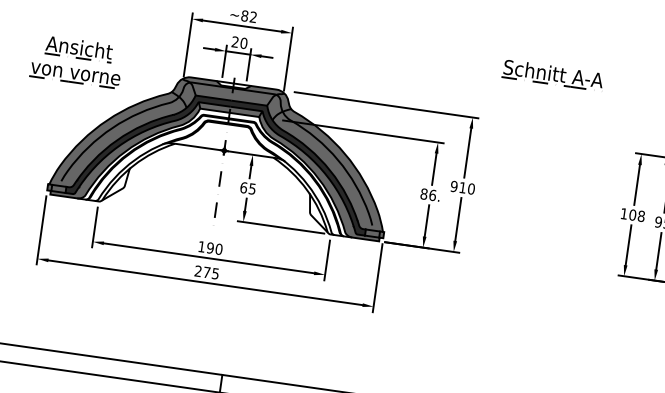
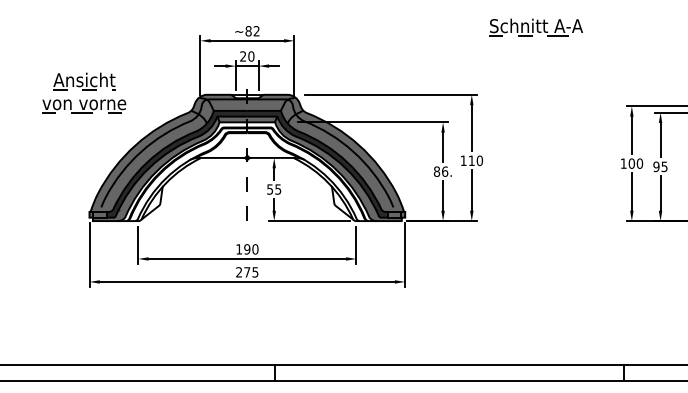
part: (77, 60) -> (84, 92), moved
part: (552, 75) -> (535, 27), moved
text: (454, 186) -> (463, 160), 910 -> 110
text: (244, 187) -> (270, 189), 65 -> 55
text: (640, 216) -> (639, 163), 108 -> 100

